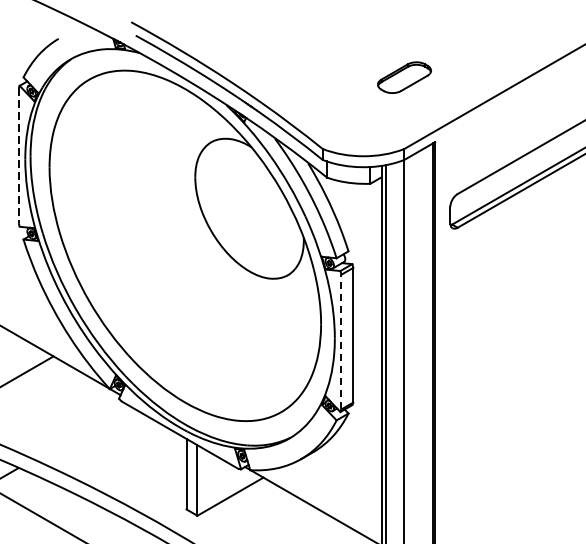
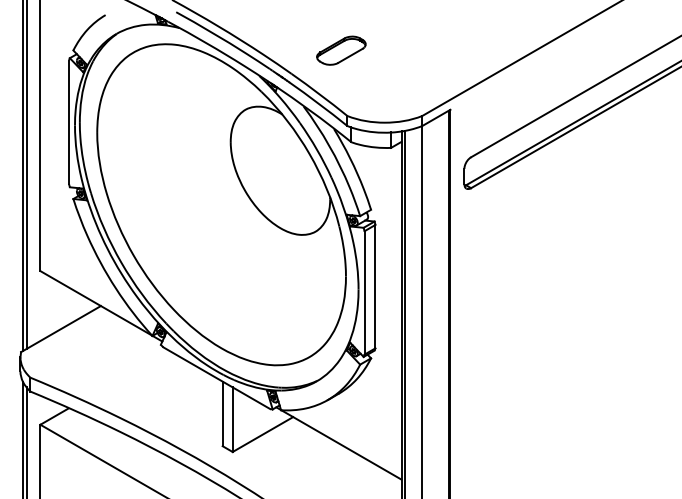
part: (404, 77) -> (341, 50), moved
line: (19, 156) -> (69, 122), dashed -> solid
line: (341, 341) -> (364, 292), dashed -> solid

